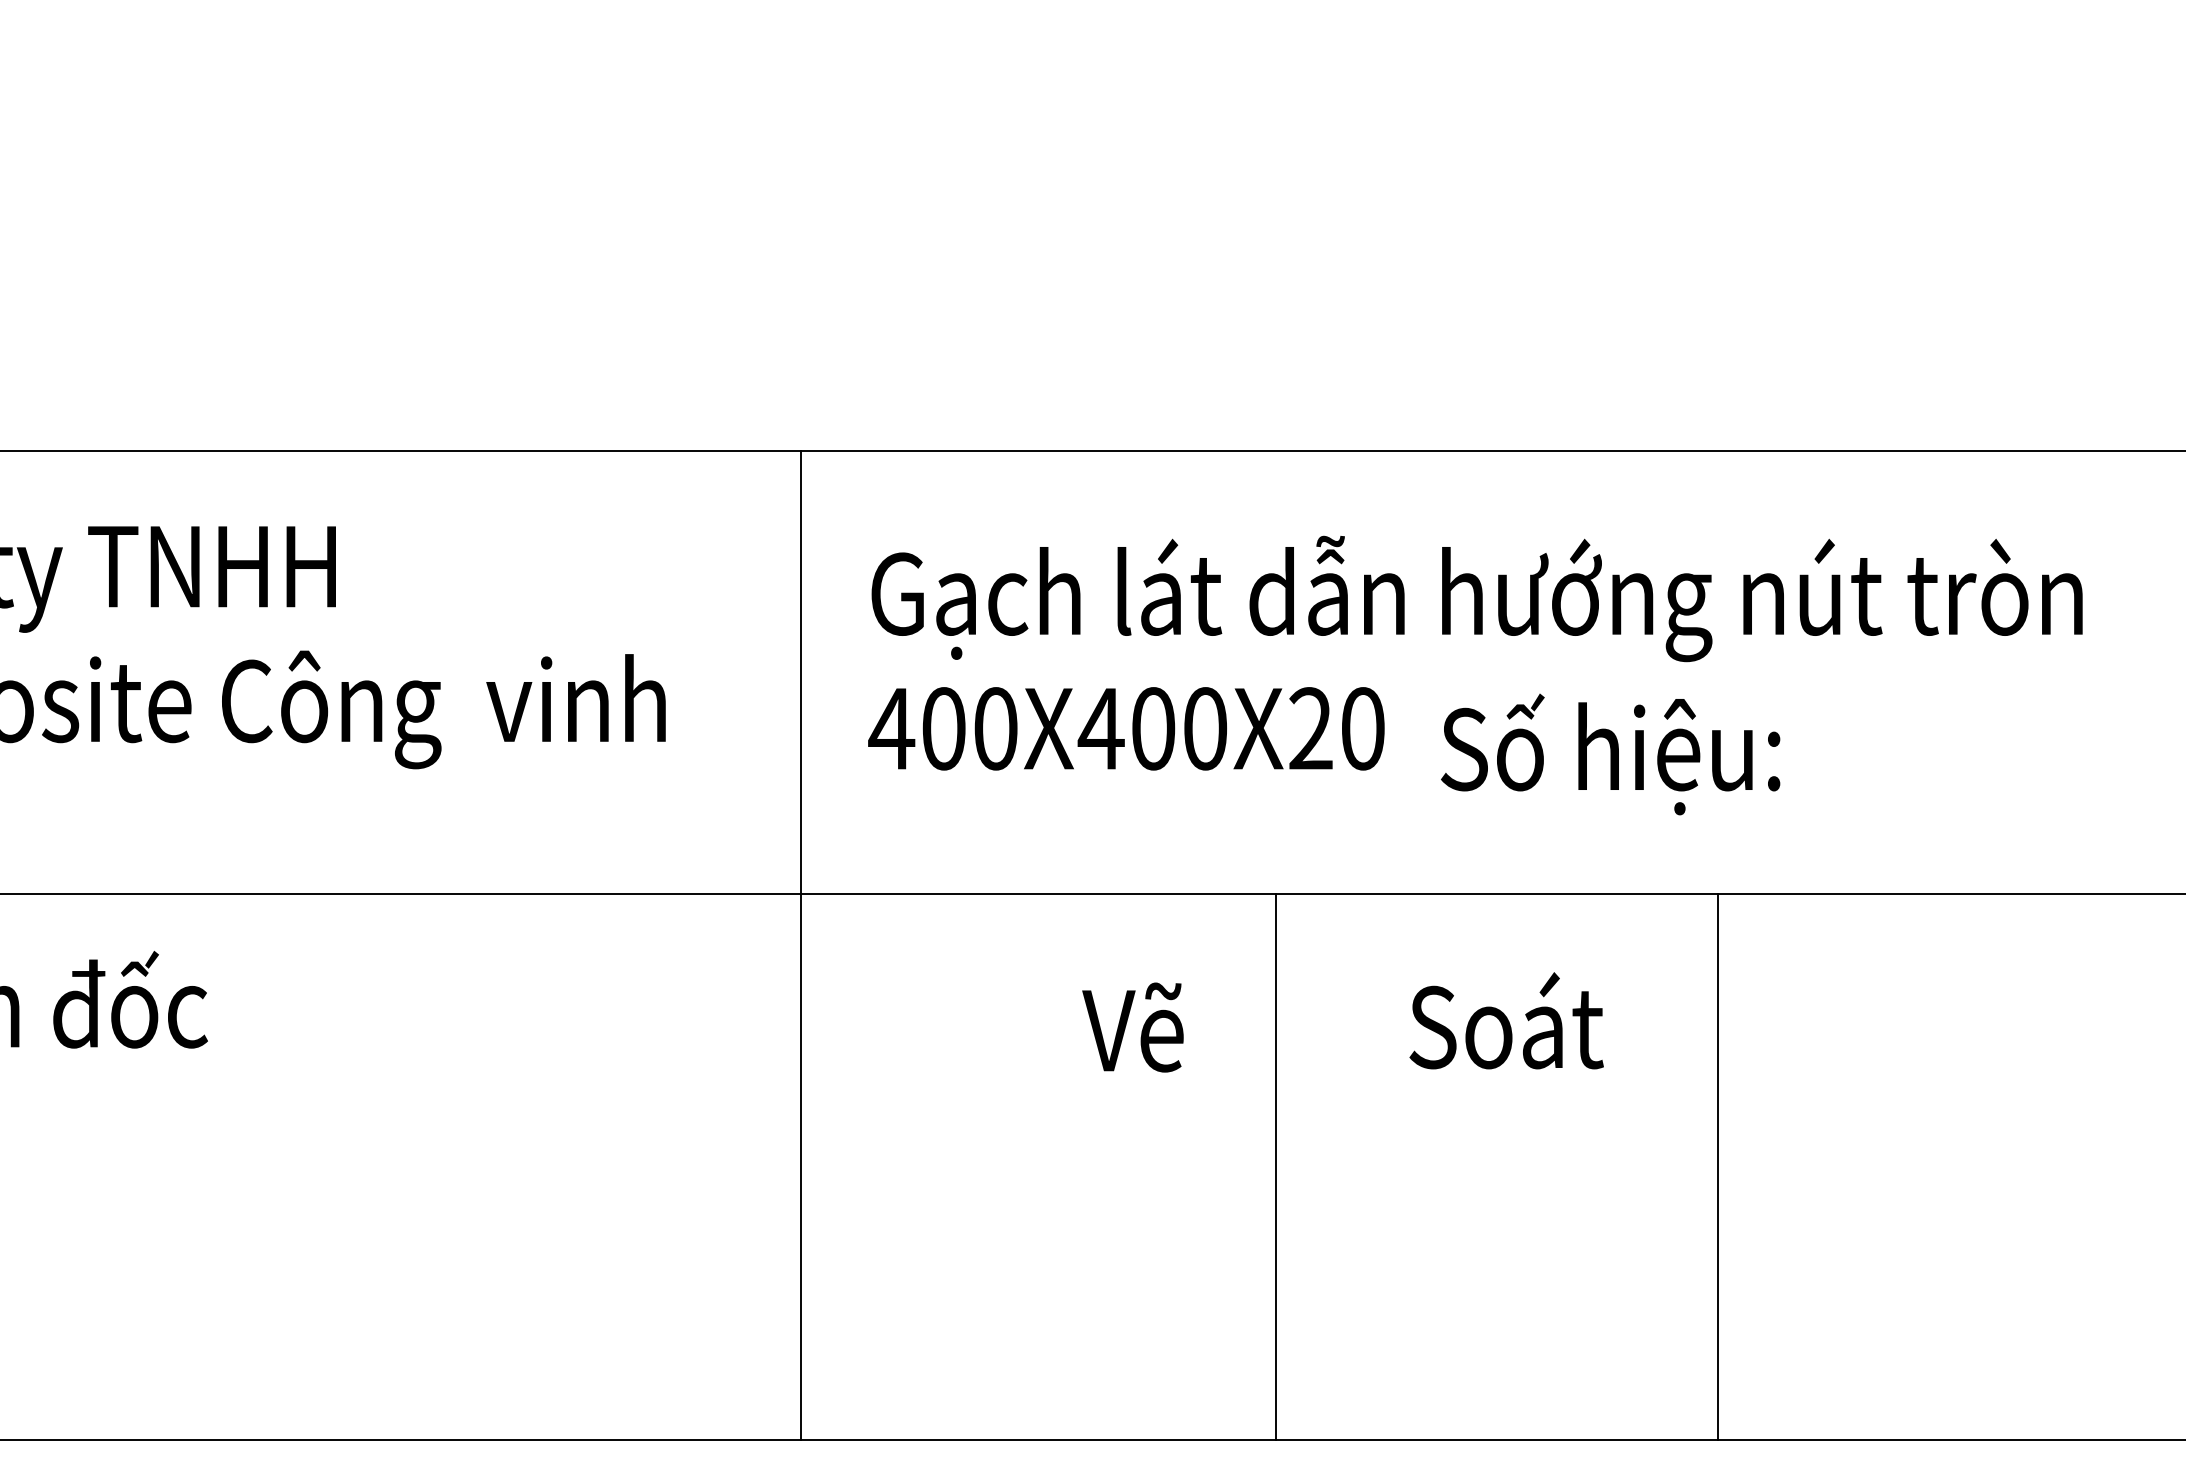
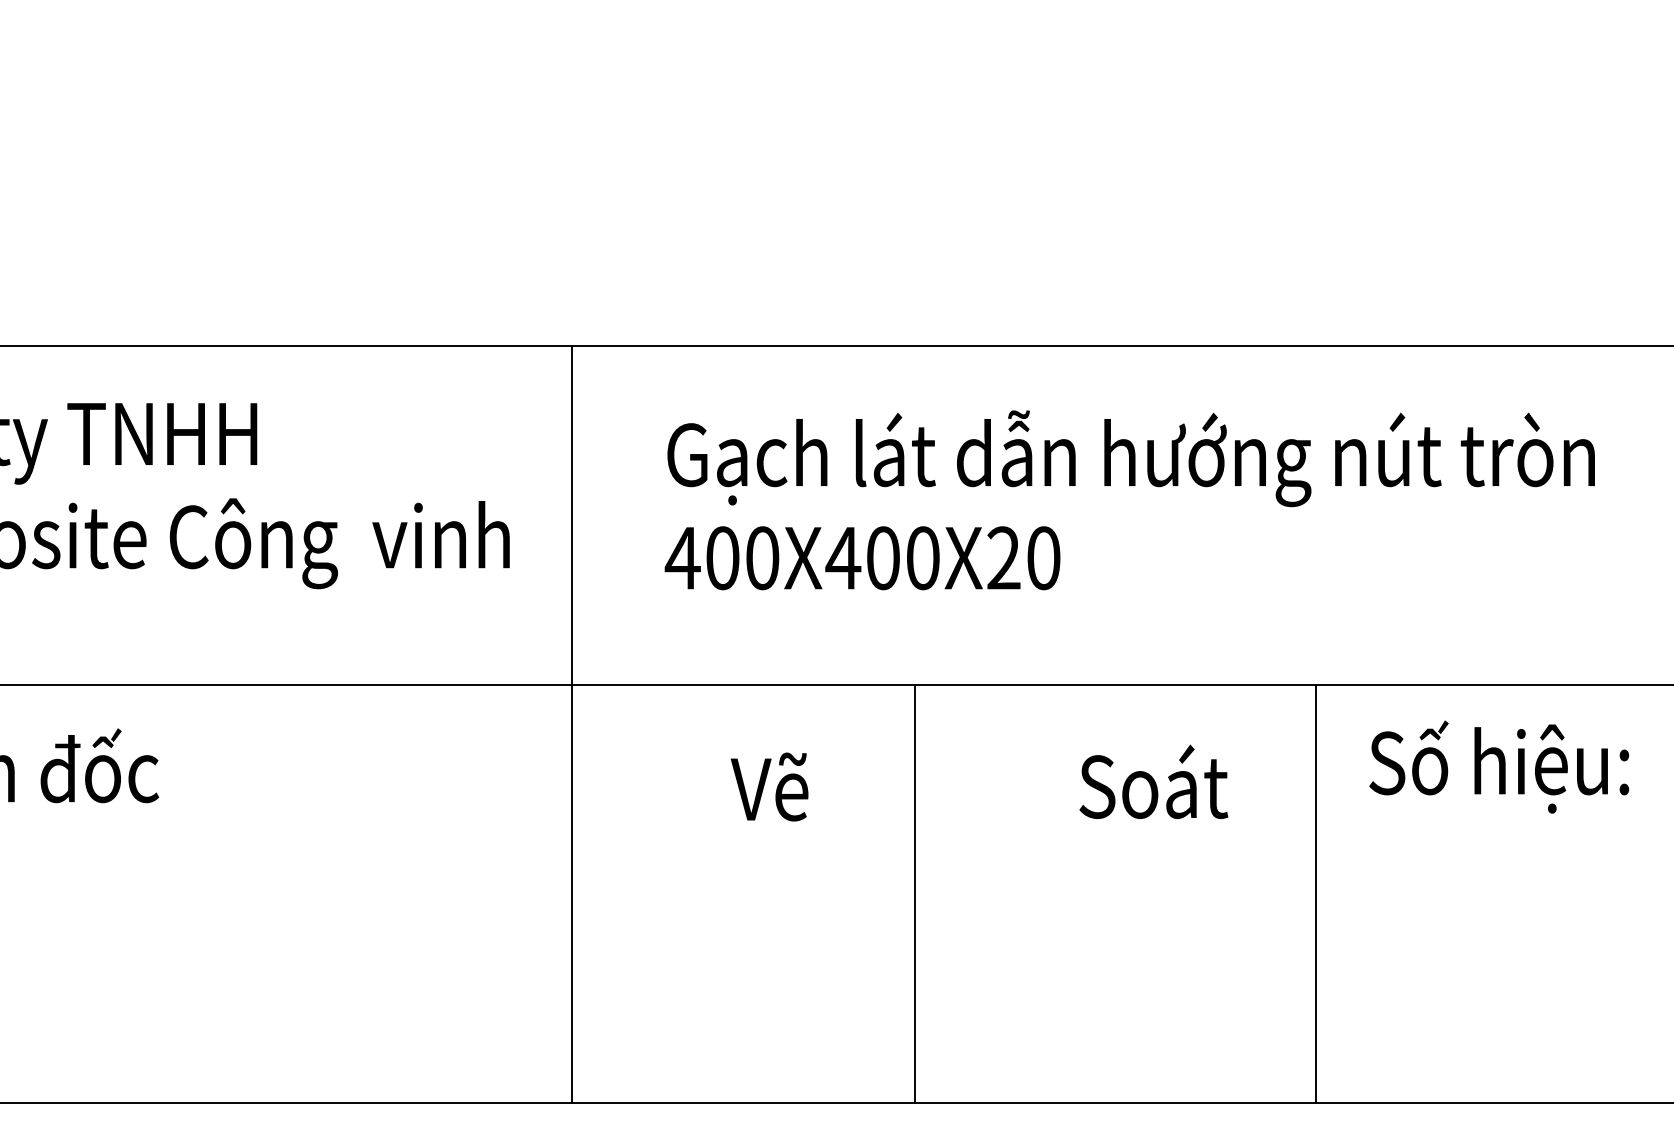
text: (1610, 754) -> (1499, 767), moved
line: (800, 945) -> (572, 724), moved
text: (1132, 1027) -> (769, 786), moved
line: (1275, 1166) -> (914, 893), moved

